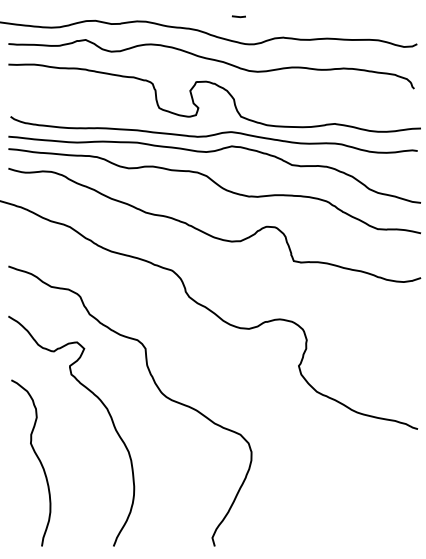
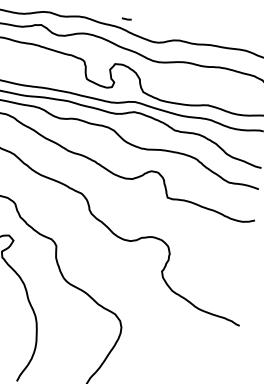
line: (238, 16) -> (126, 18), moved

